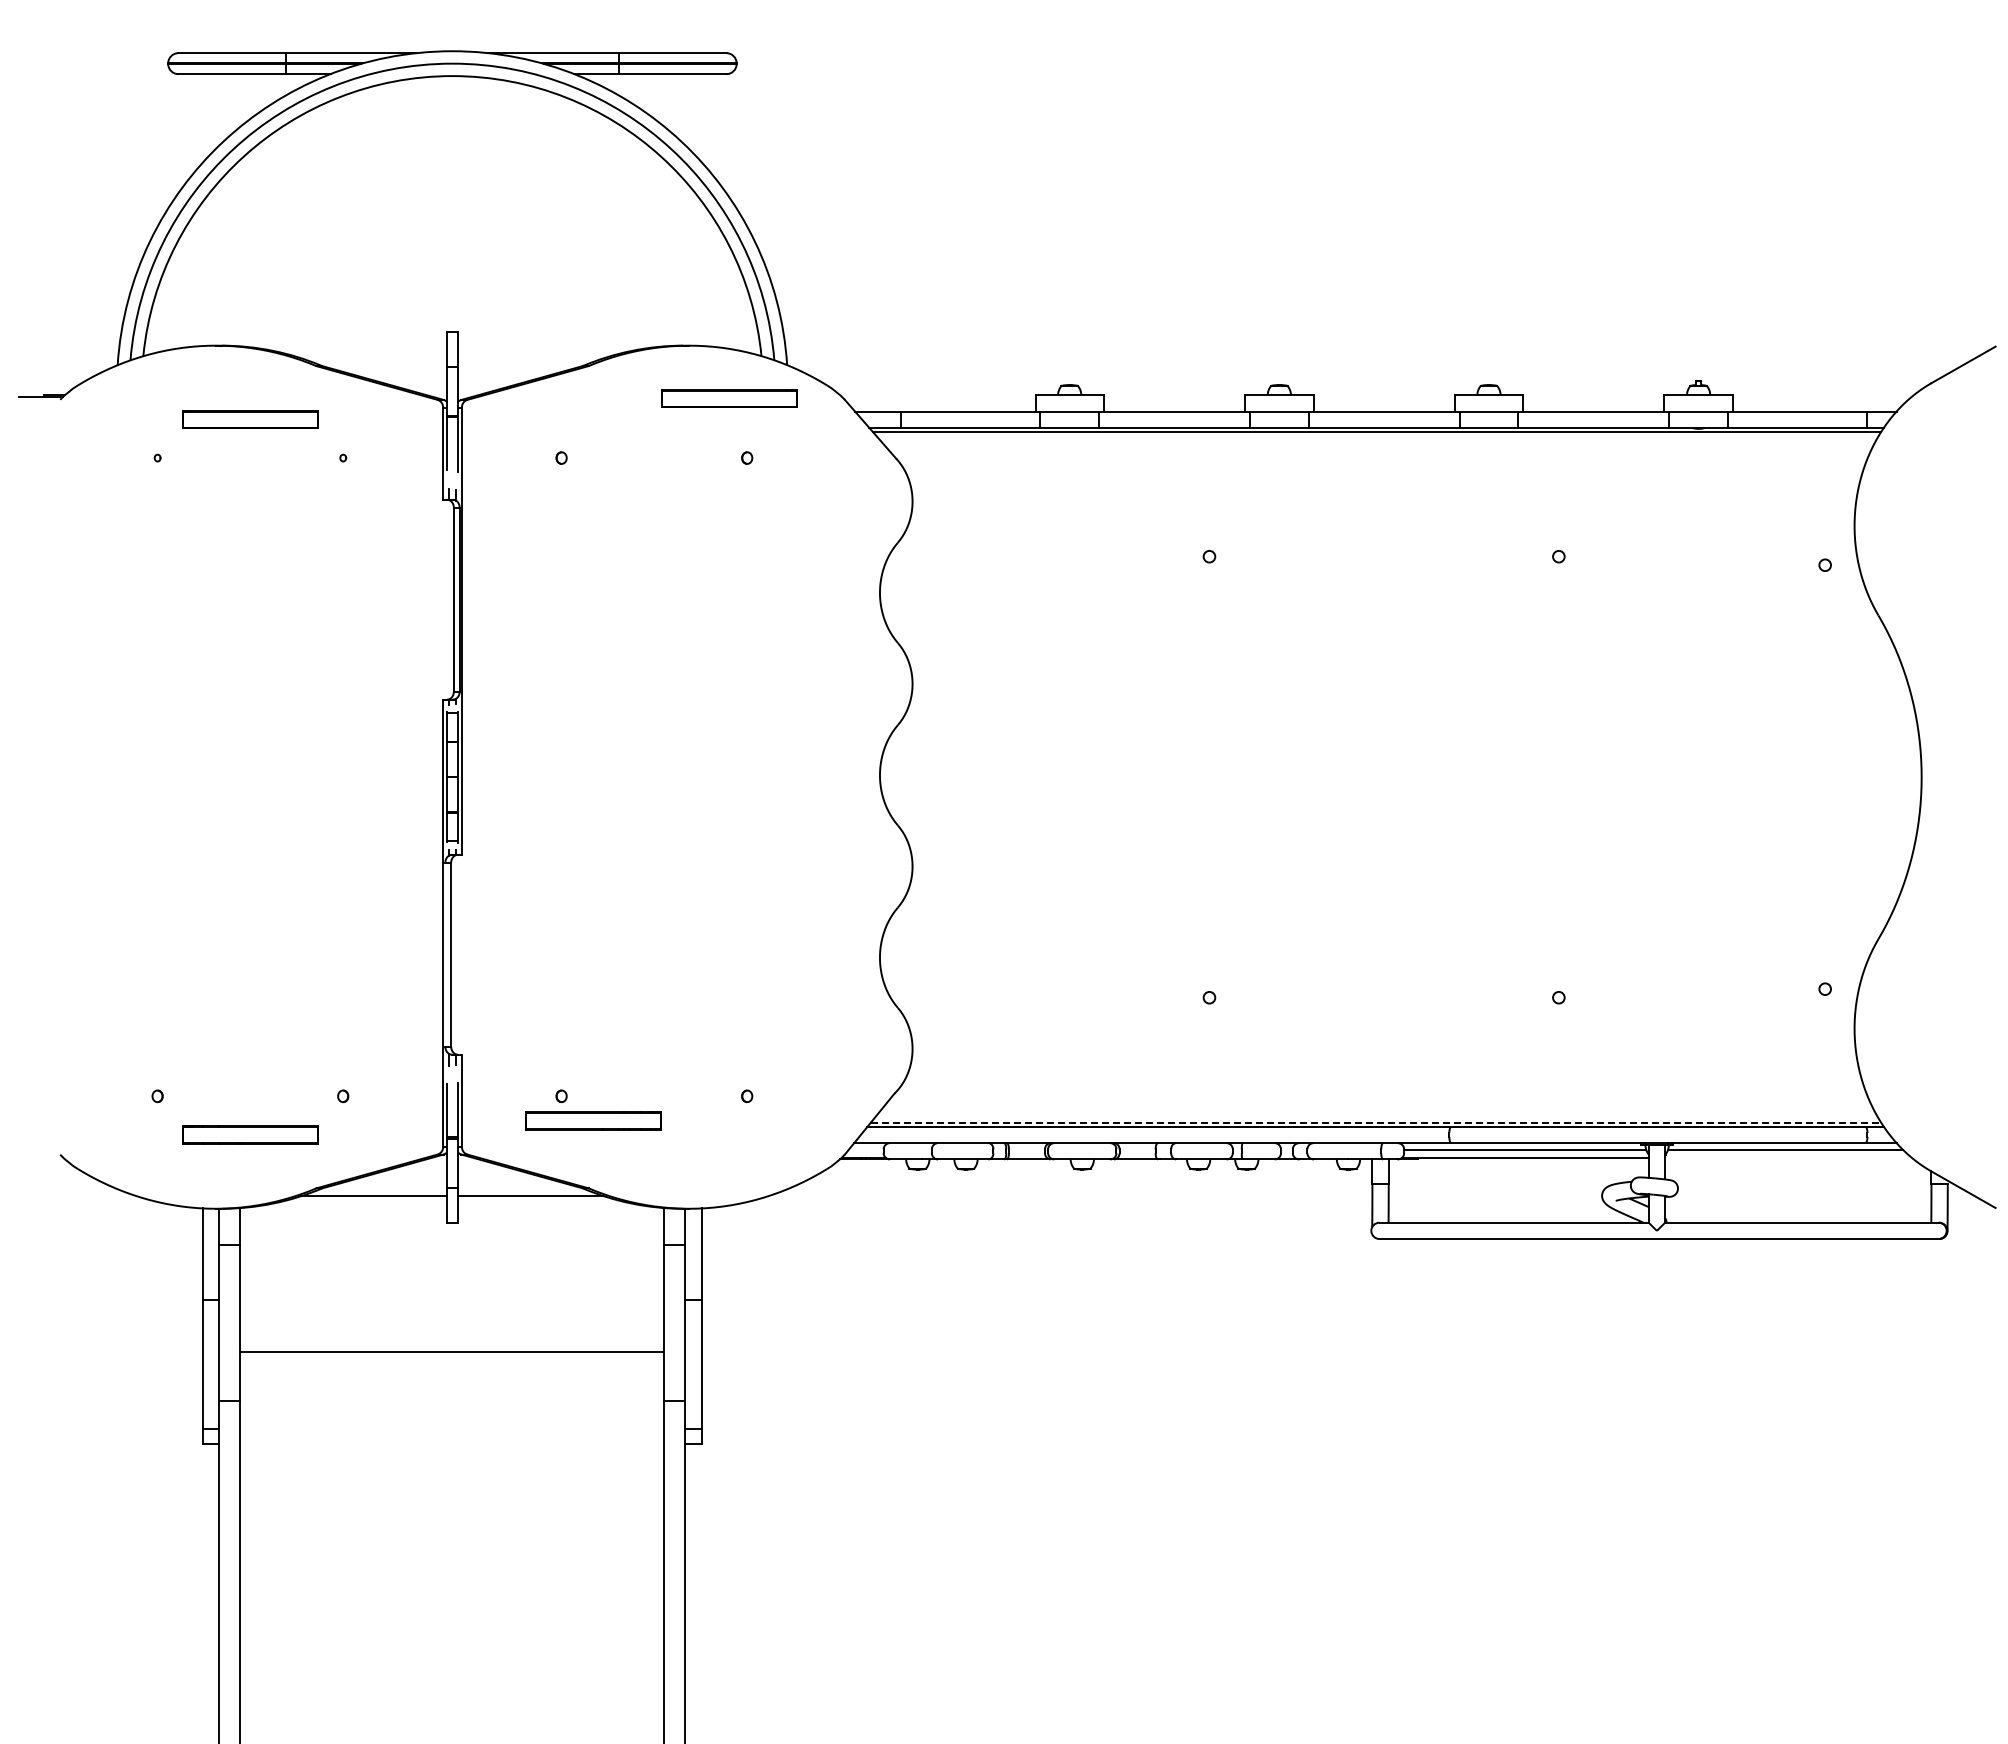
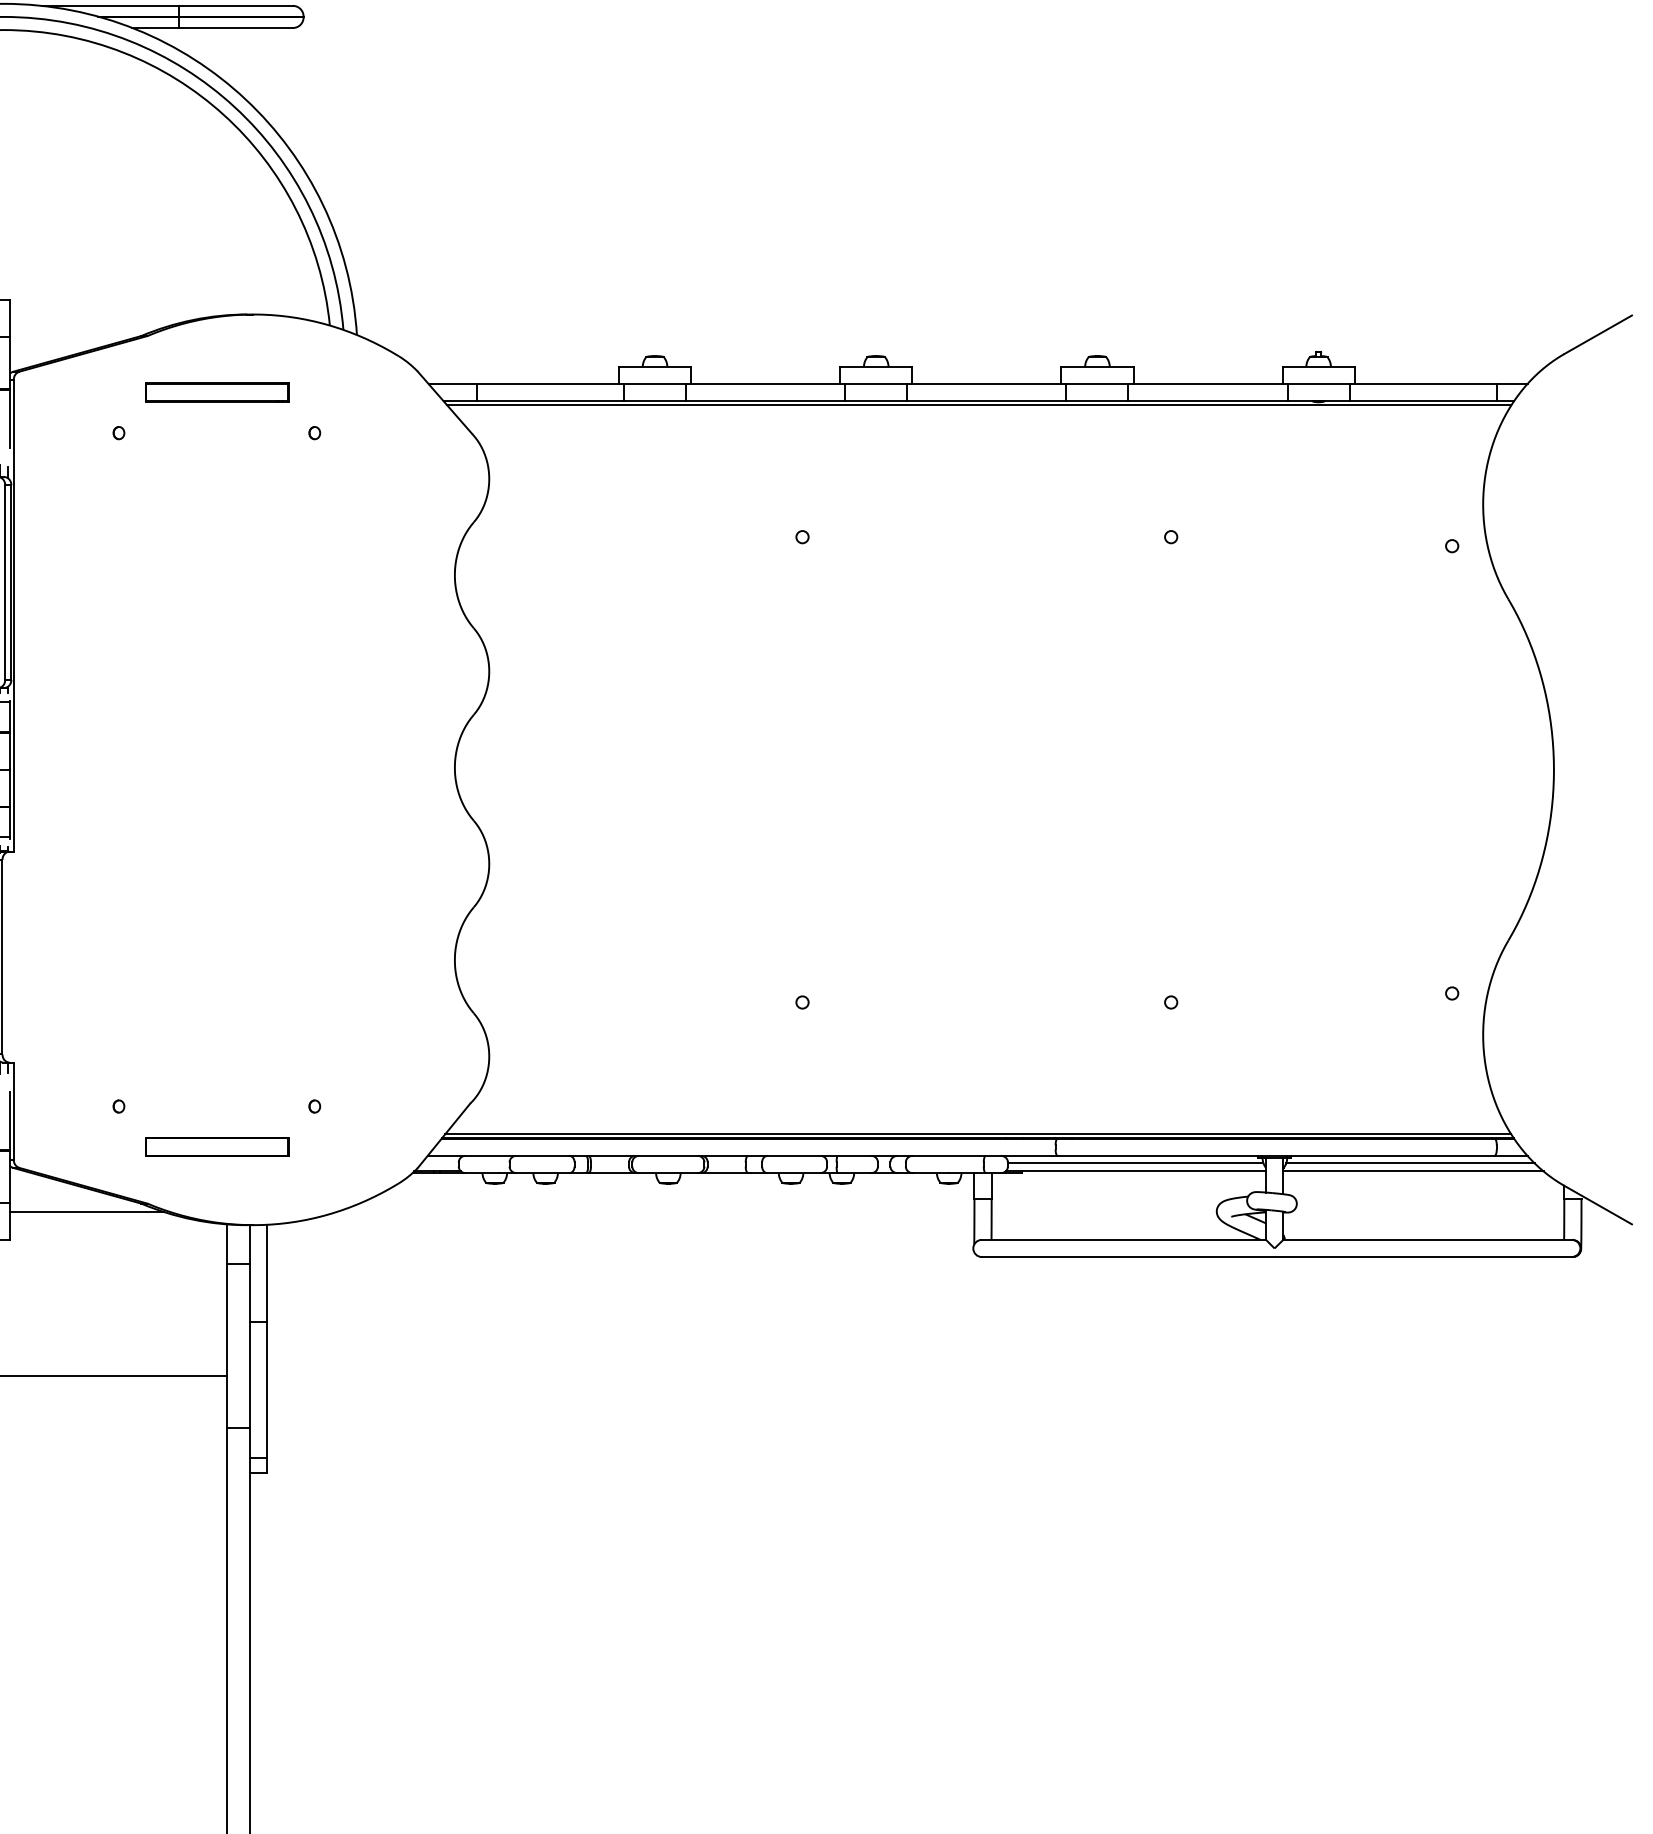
part: (729, 398) -> (216, 392), moved
part: (593, 1120) -> (216, 1146), moved
line: (1376, 1122) -> (978, 1134), dashed -> solid
line: (1788, 1157) -> (1413, 1171), added

